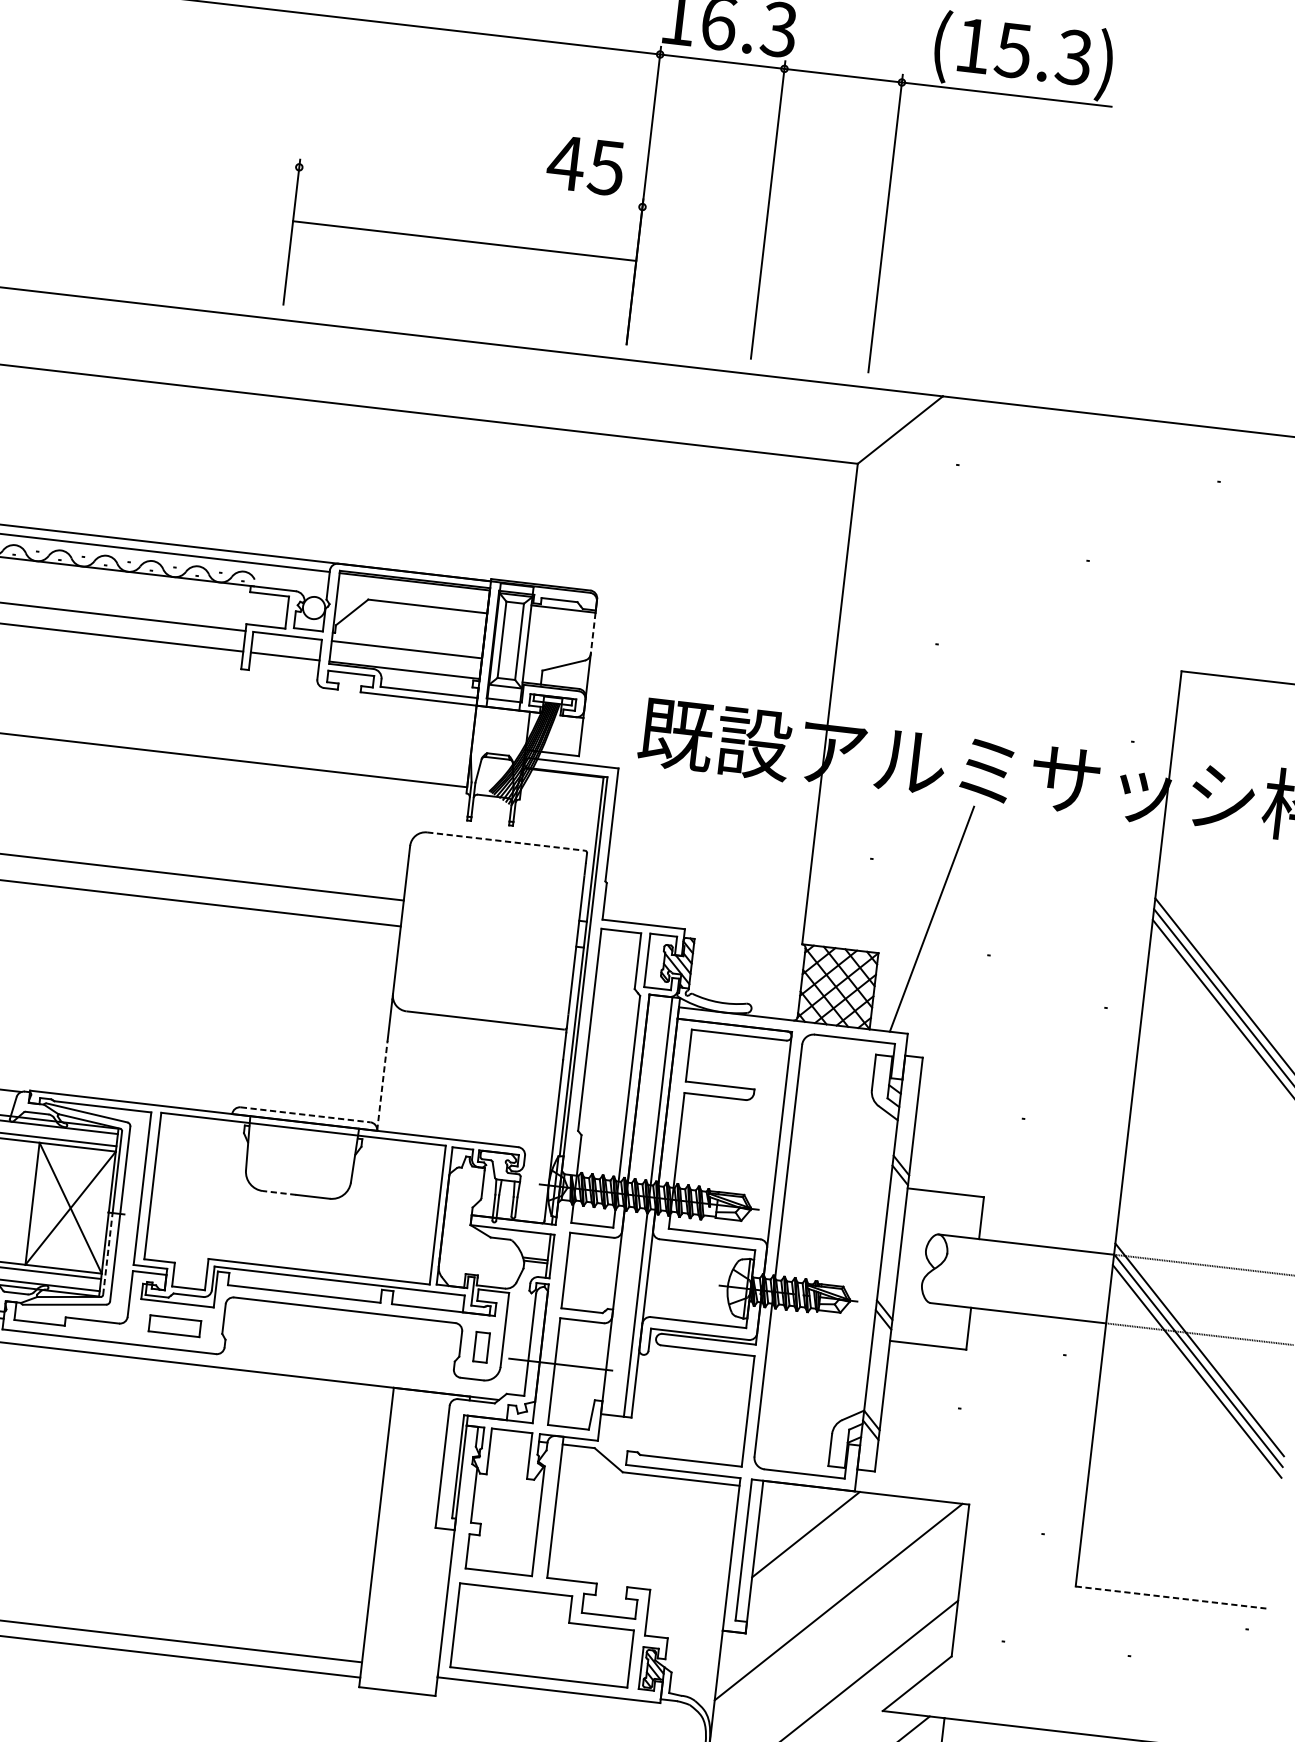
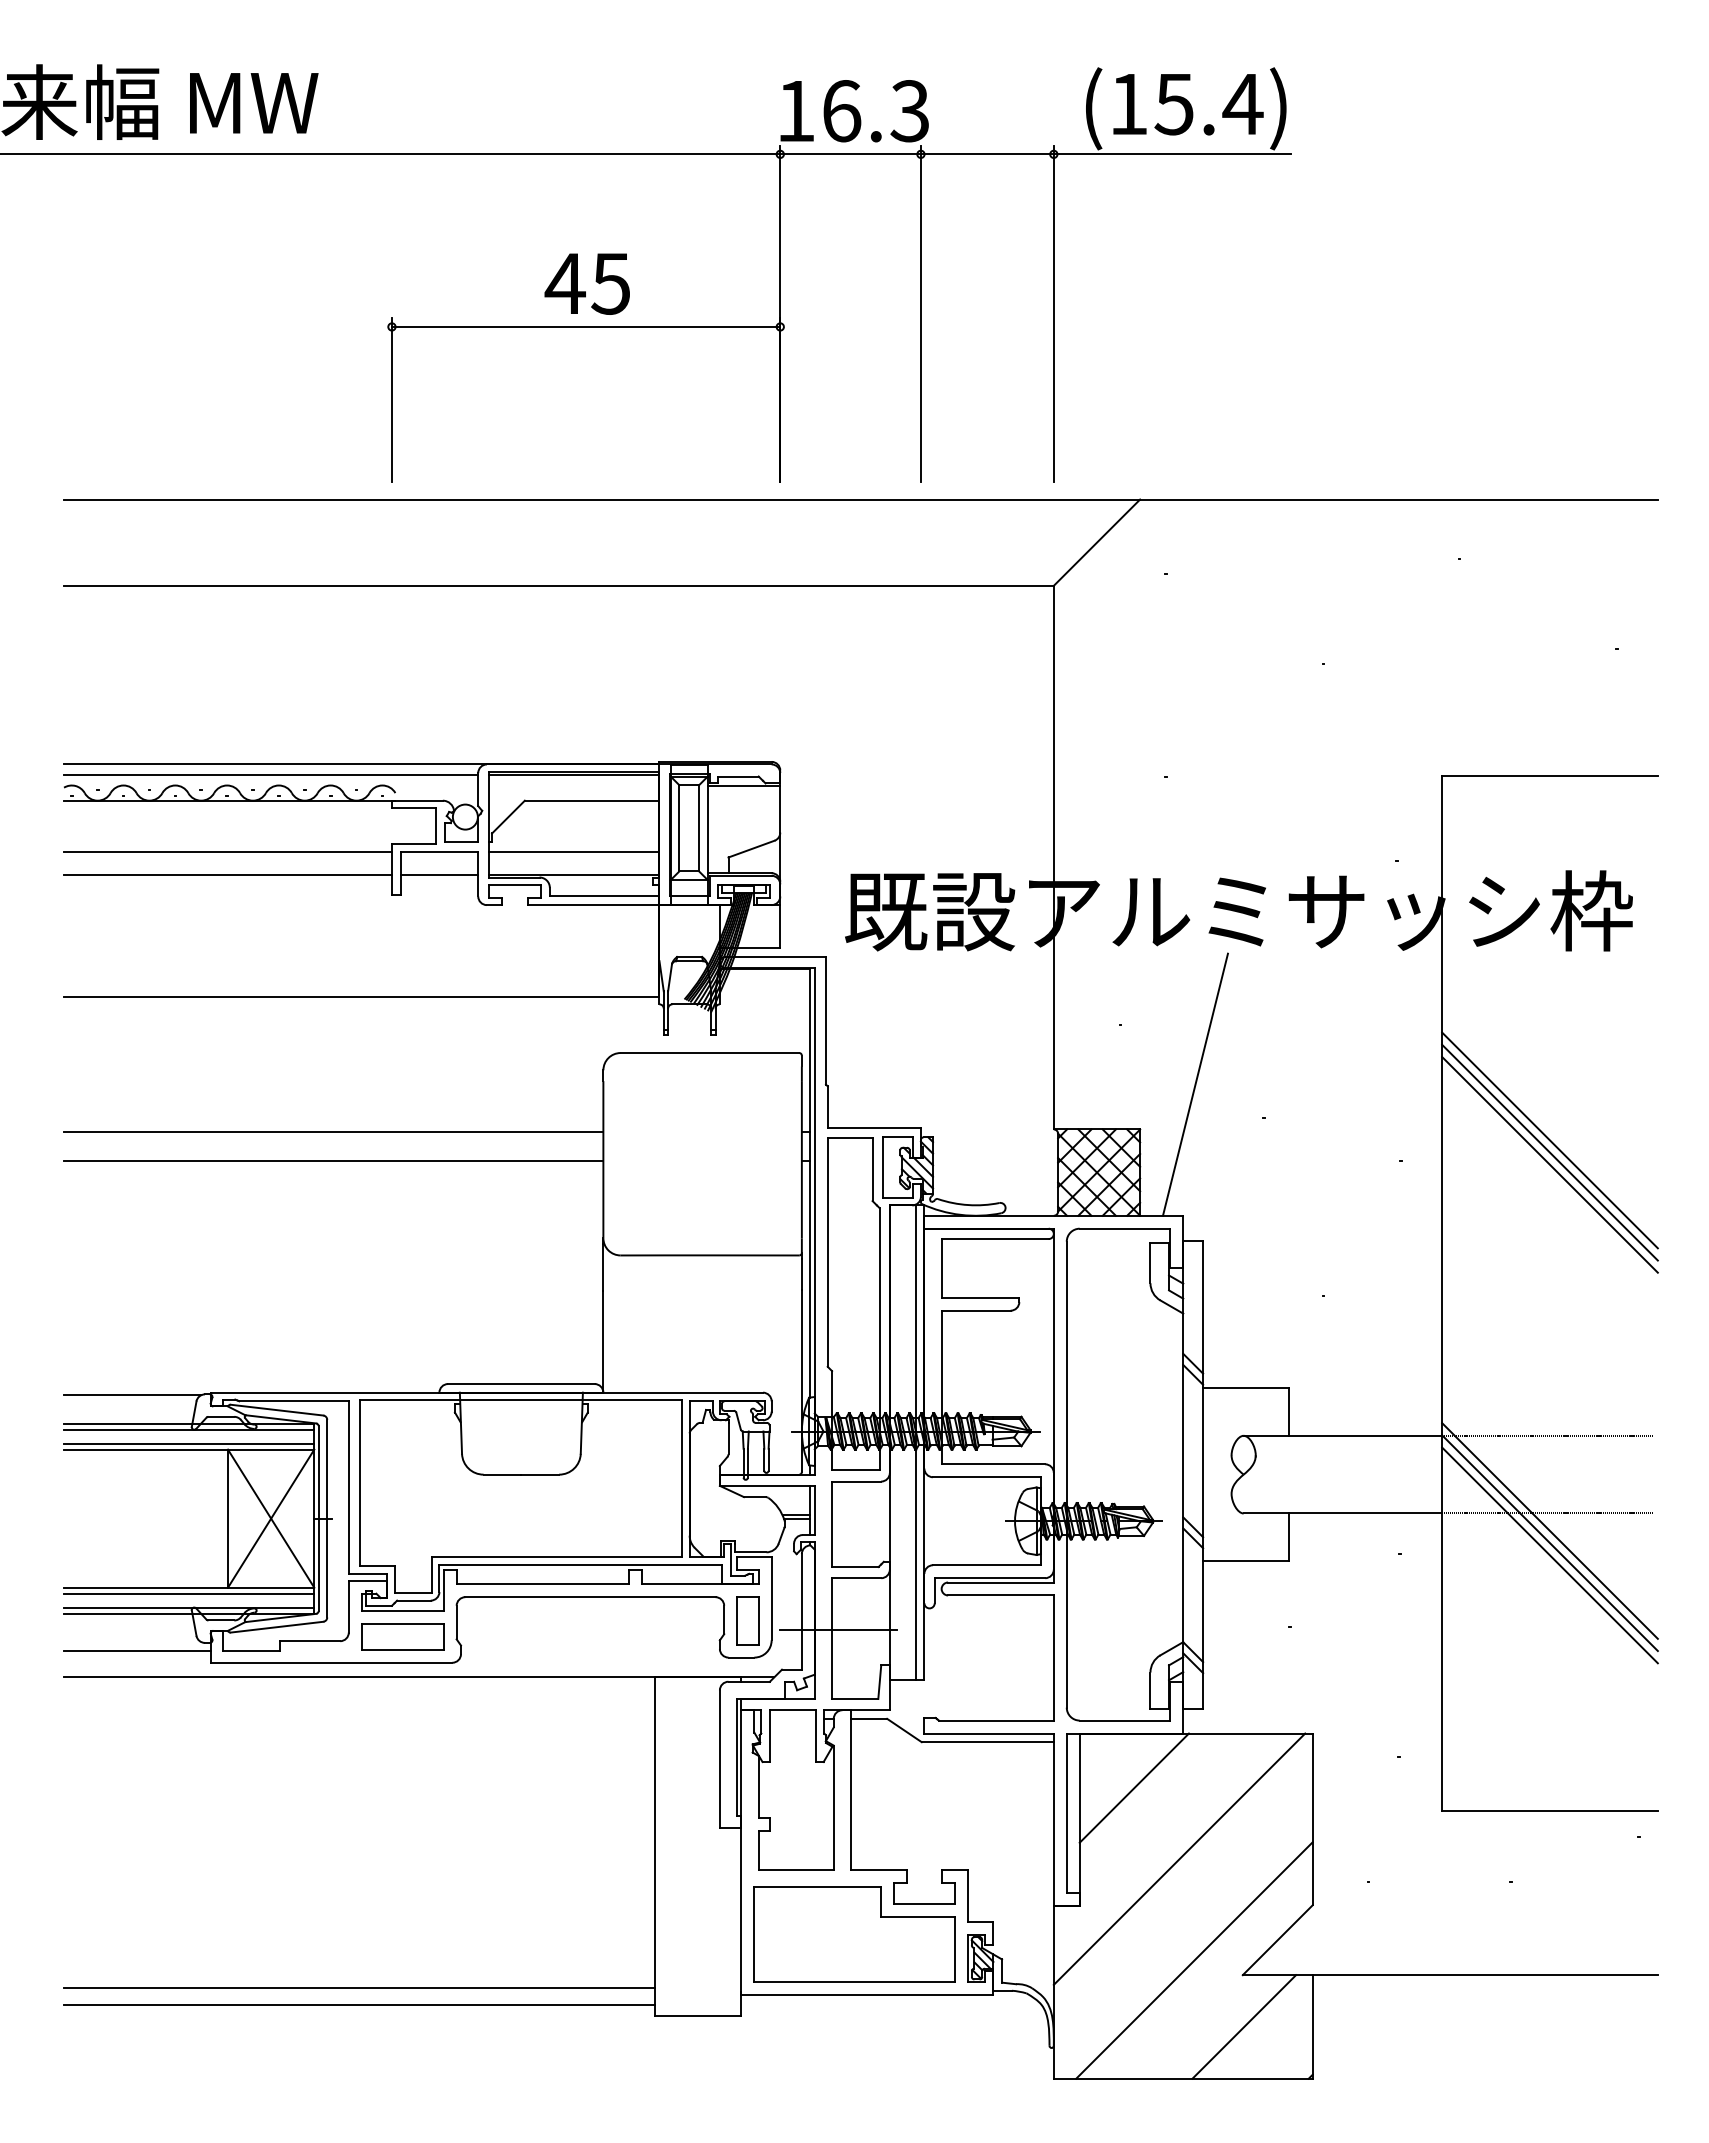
text: (1073, 57) -> (1242, 104), (15.3) -> (15.4)
text: (584, 165) -> (586, 283), moved
line: (464, 240) -> (585, 326), moved
line: (593, 633) -> (780, 809), dashed -> solid
line: (506, 842) -> (710, 1053), dashed -> solid
line: (382, 1085) -> (603, 1341), dashed -> solid
line: (305, 1115) -> (521, 1384), dashed -> solid
line: (279, 1192) -> (502, 1474), dashed -> solid
line: (107, 1253) -> (318, 1564), dashed -> solid
part: (174, 1325) -> (402, 1636), size x1.43
part: (481, 1346) -> (747, 1620), size x1.43
line: (1171, 1597) -> (1550, 1811), dashed -> solid

